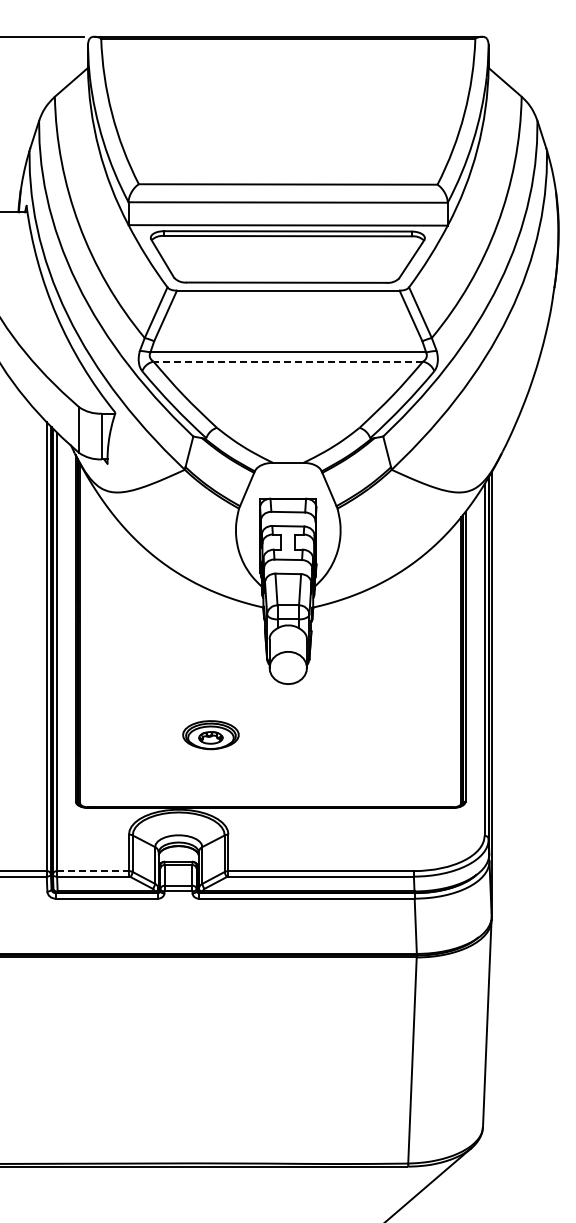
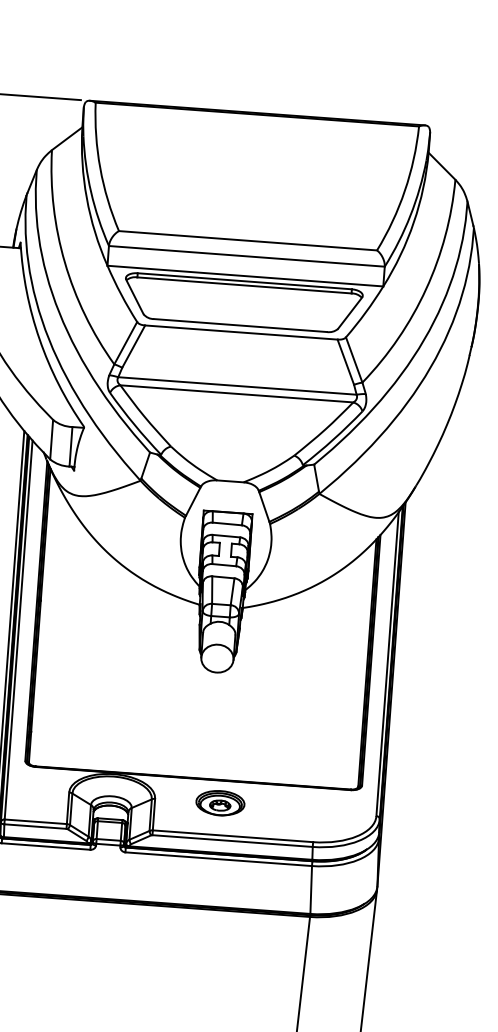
line: (288, 361) -> (237, 393), dashed -> solid
part: (210, 735) -> (220, 803), moved
line: (93, 871) -> (36, 822), dashed -> solid

